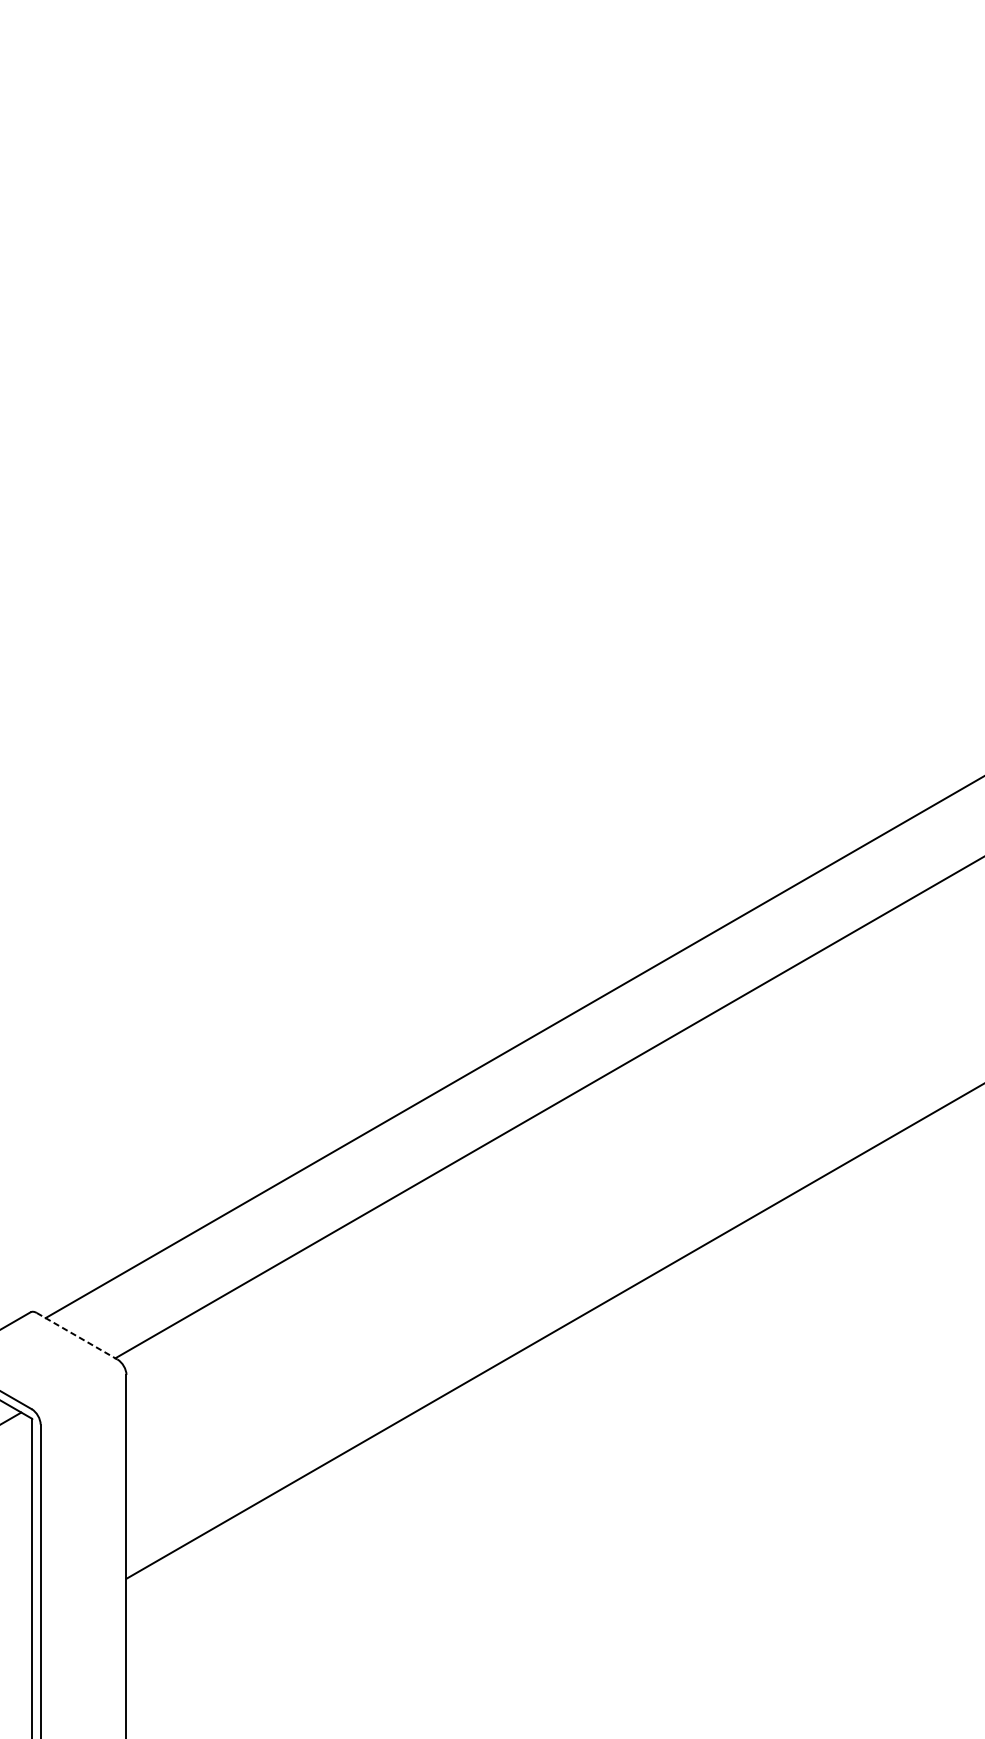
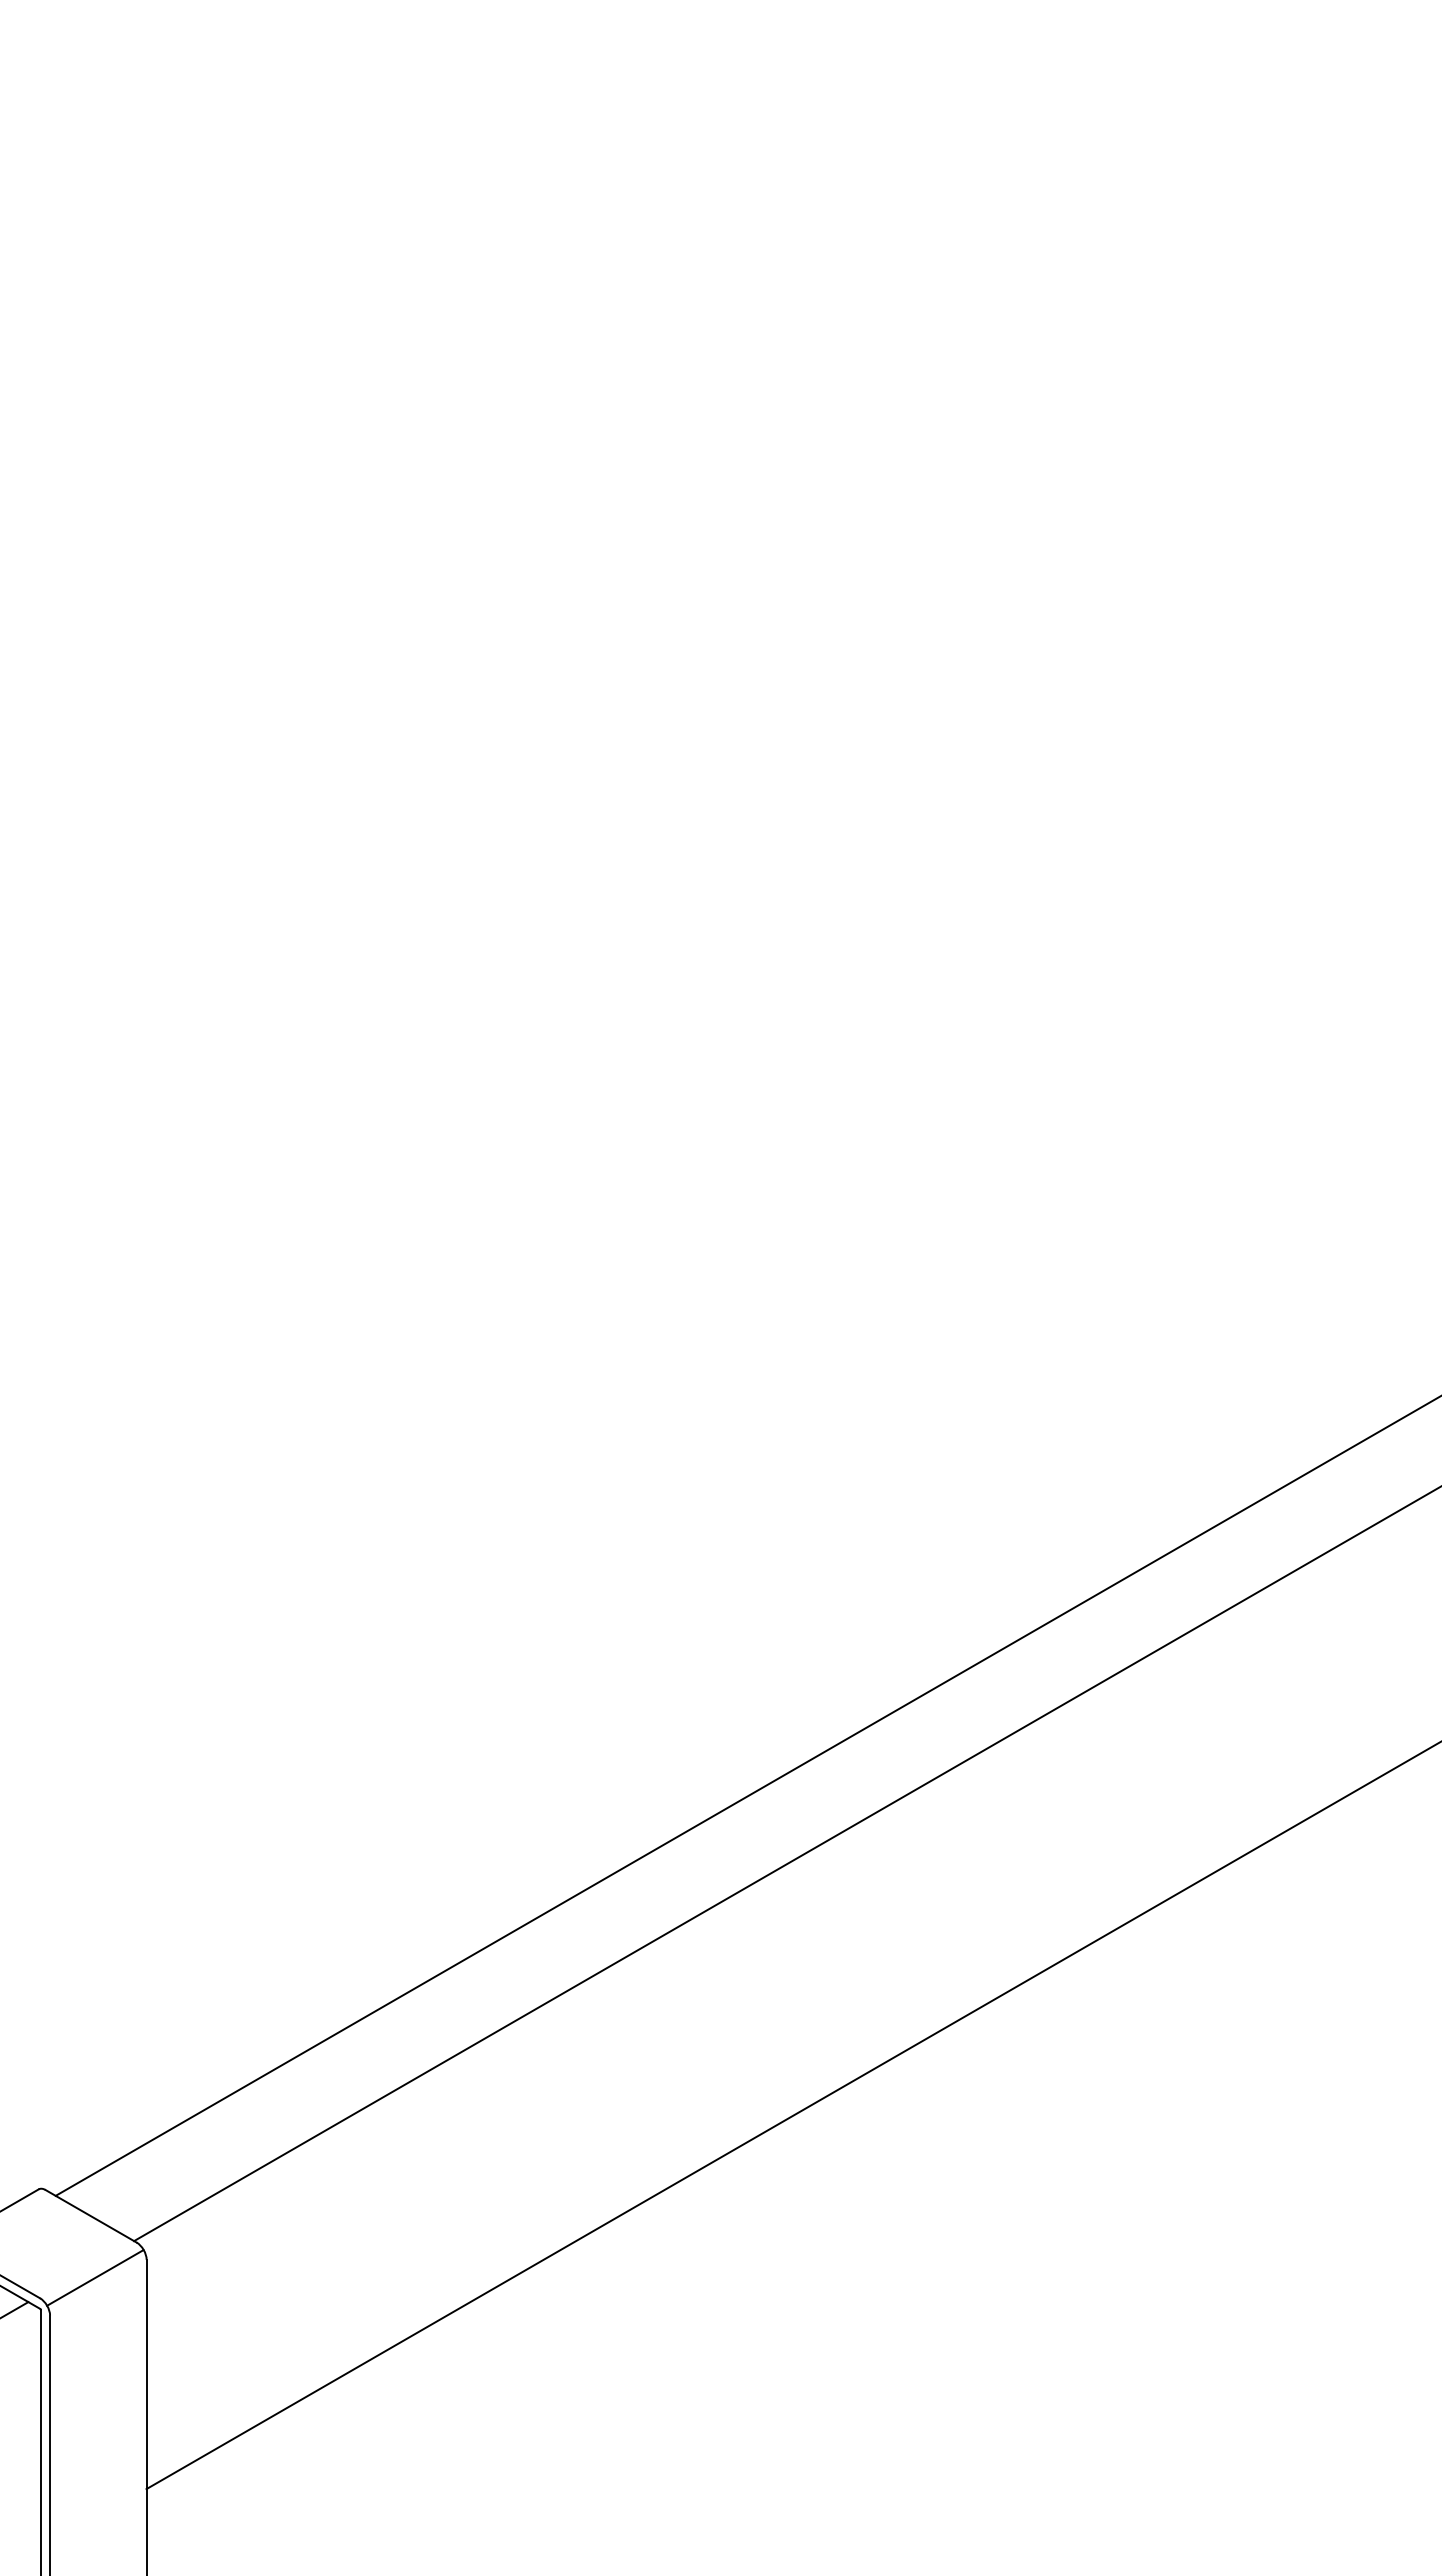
line: (77, 1336) -> (91, 2216), dashed -> solid
line: (81, 1390) -> (95, 2277), added

